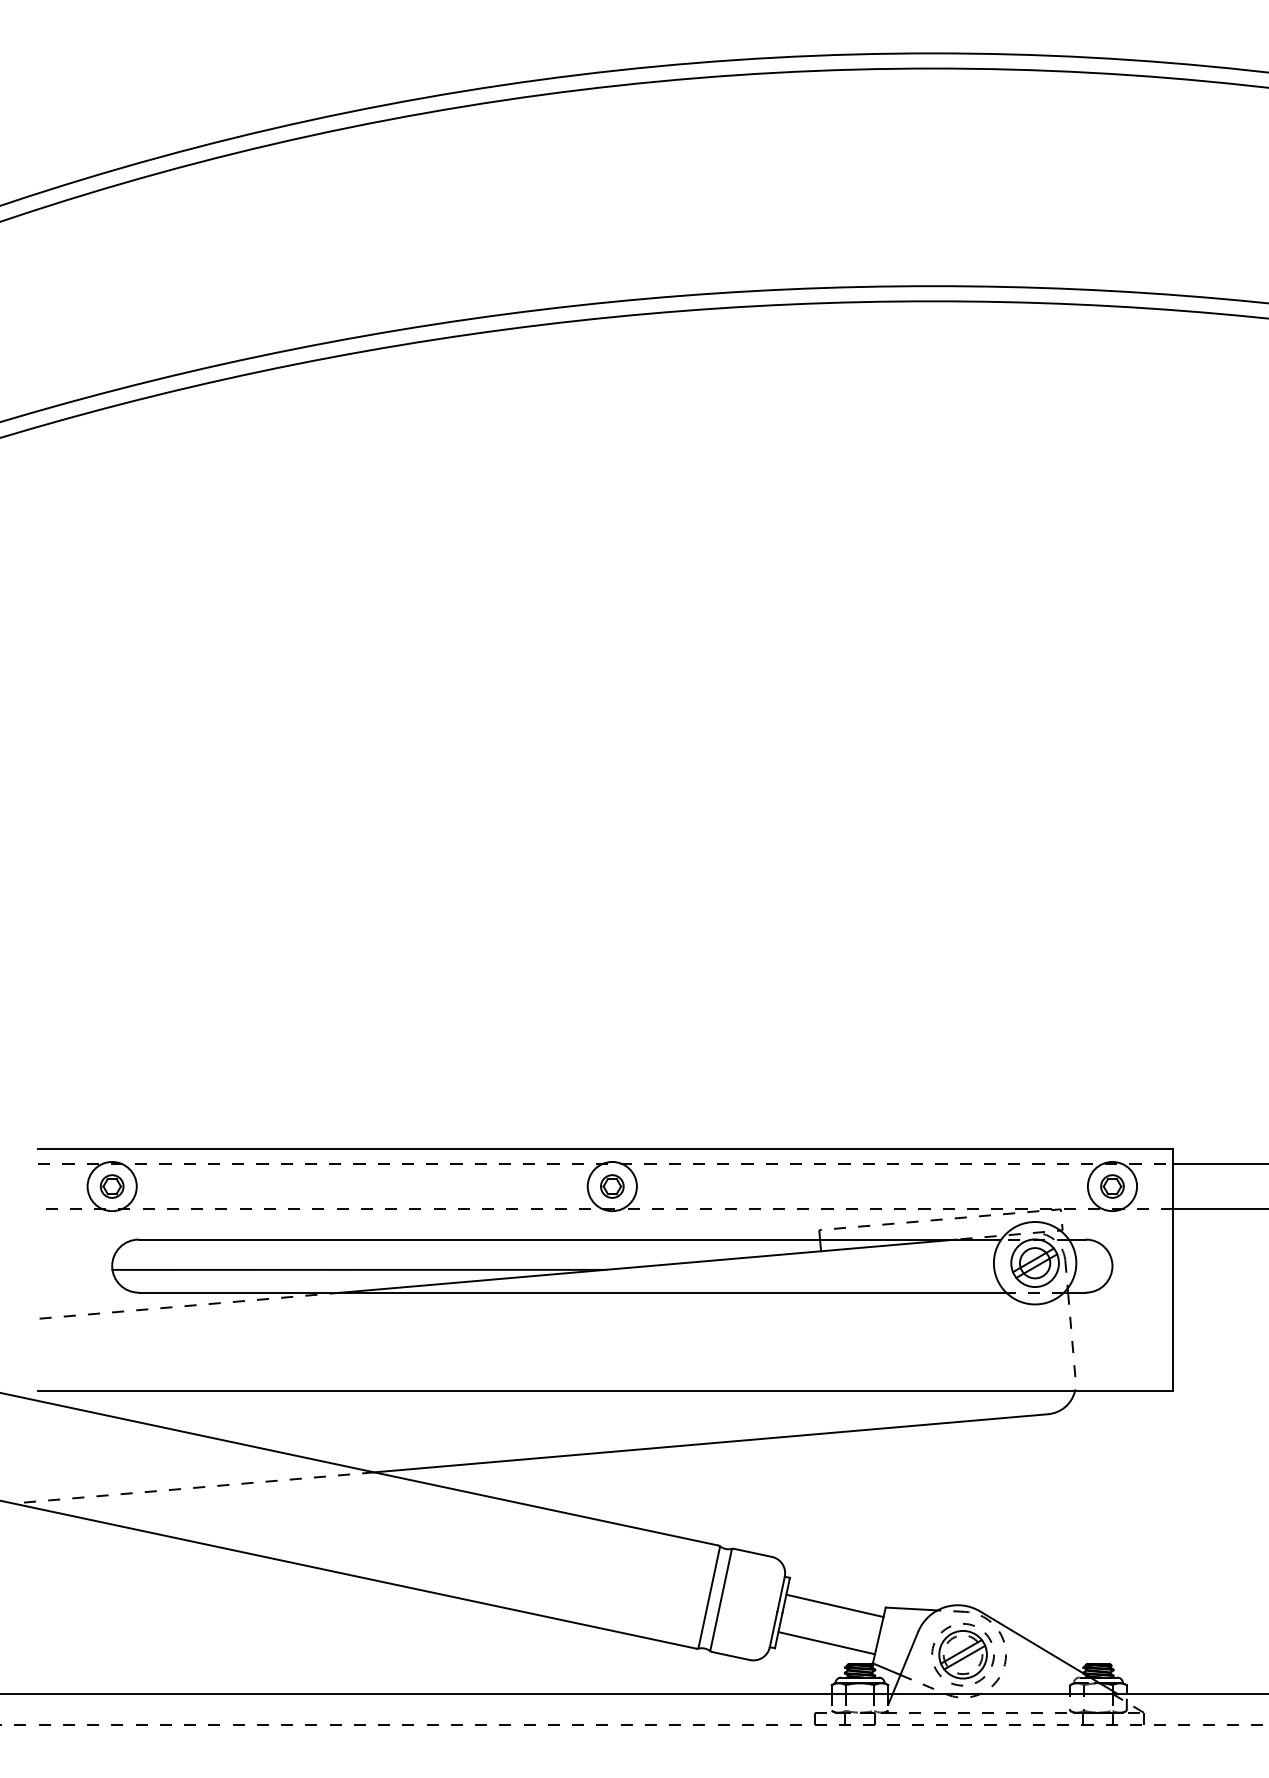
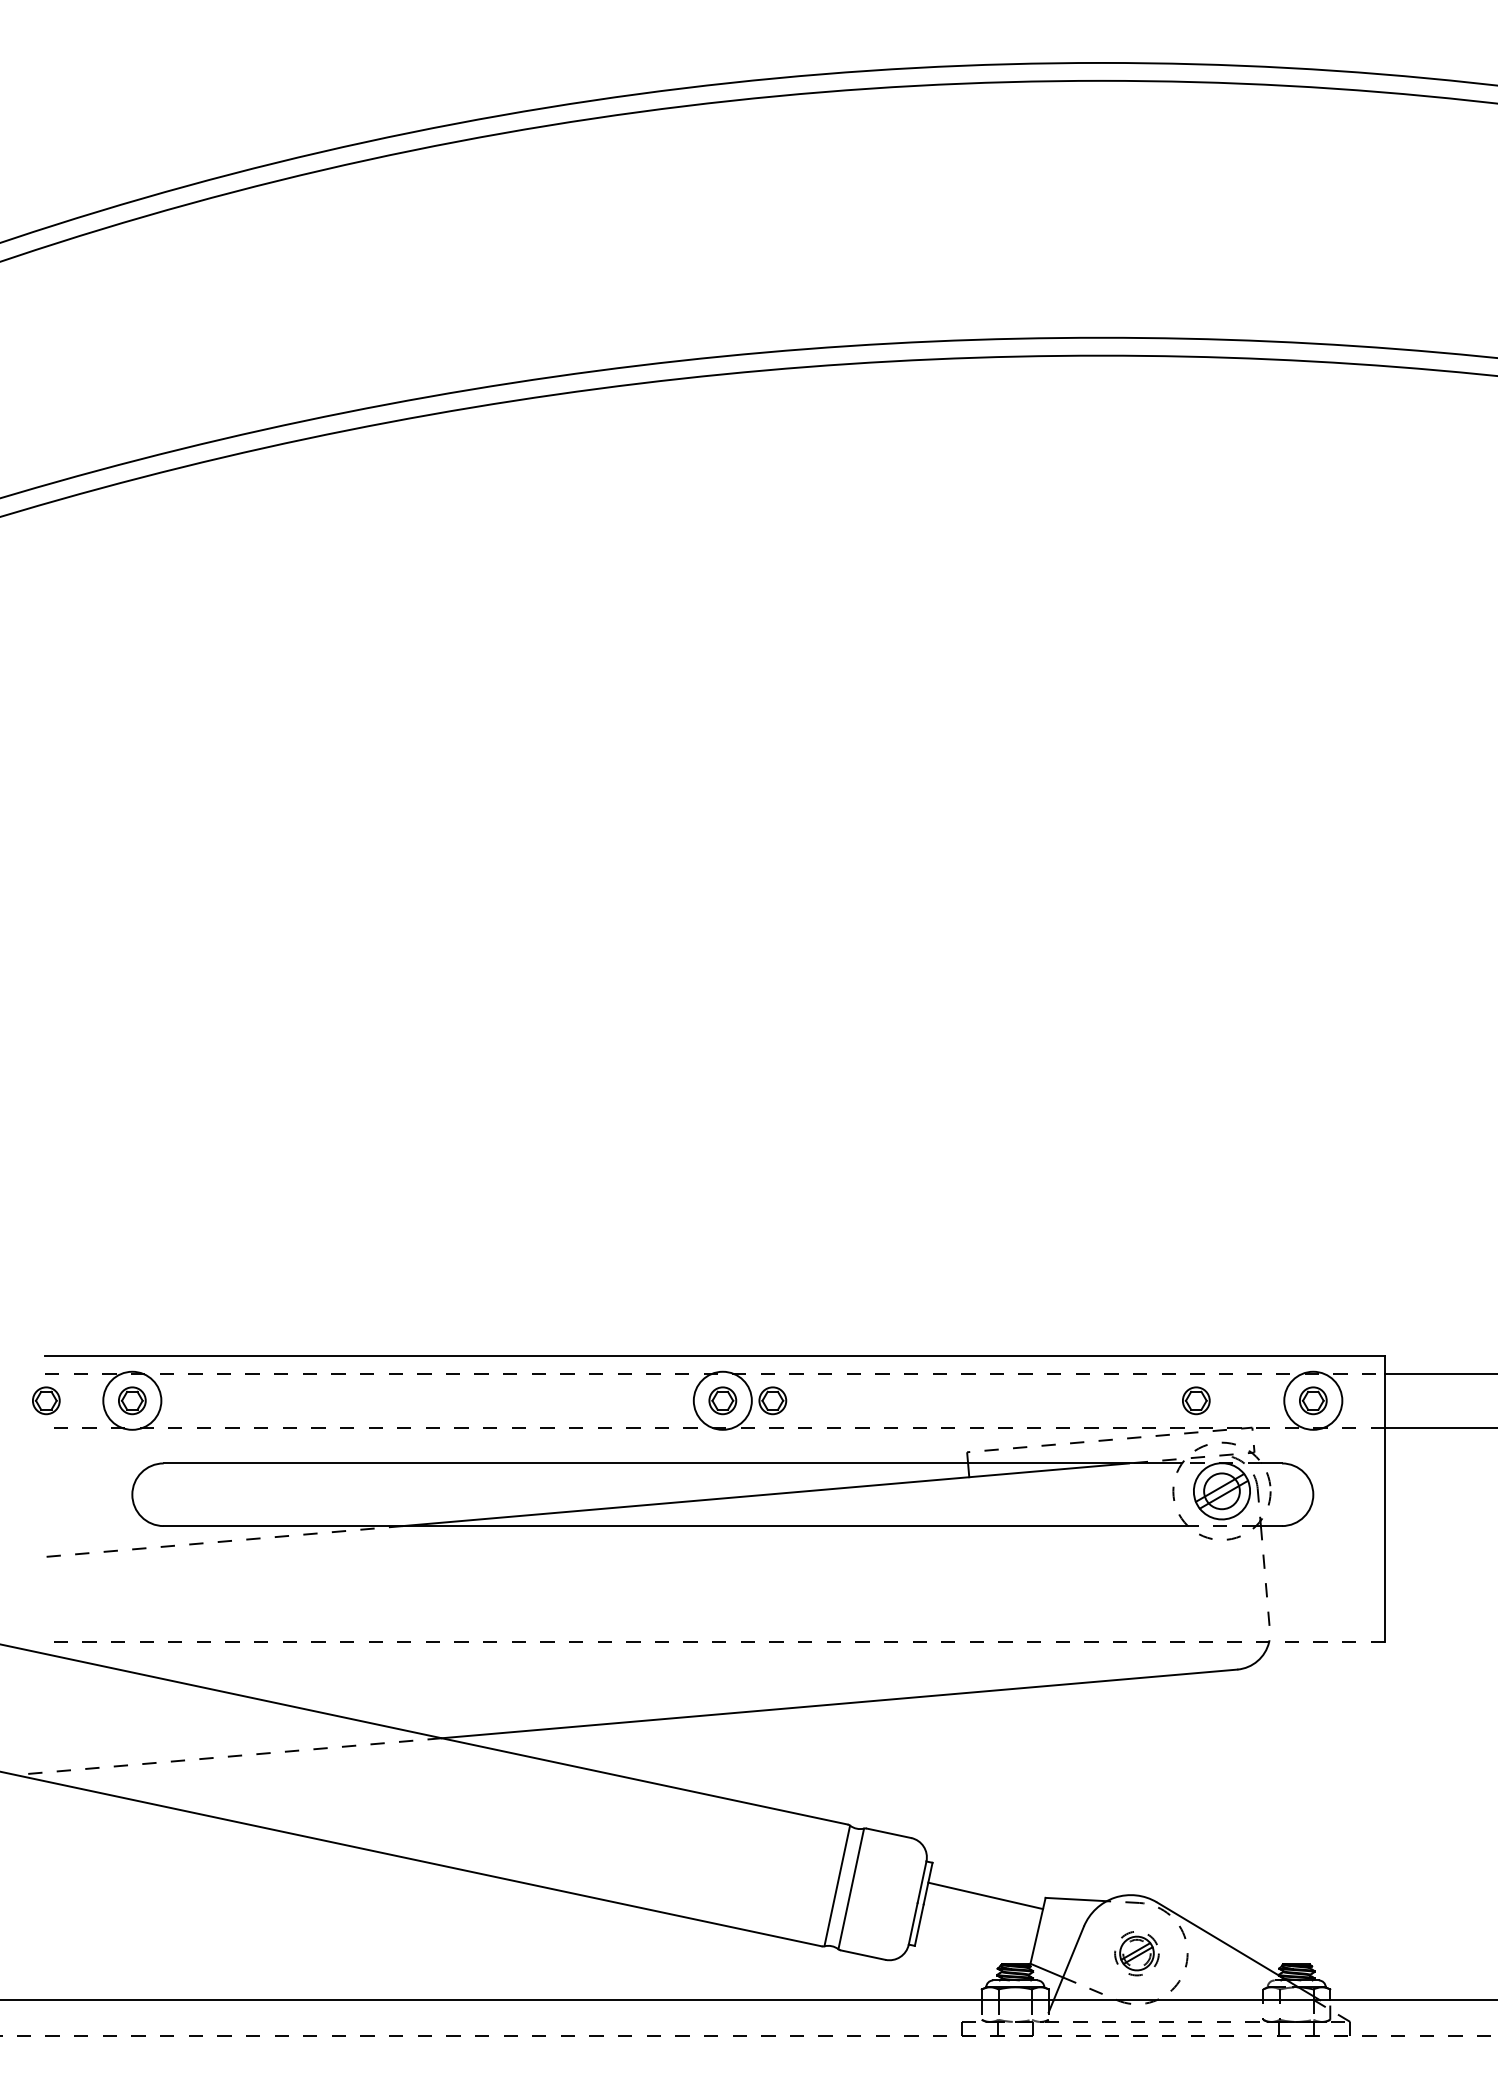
part: (39, 1186) -> (46, 1400), added
part: (654, 1186) -> (772, 1400), added
part: (1013, 1186) -> (1196, 1400), added
circle: (1034, 1263) -> (1221, 1491), solid -> dashed
line: (358, 1270) -> (423, 1499), removed
line: (605, 1391) -> (714, 1642), solid -> dashed
line: (826, 1642) -> (975, 1939), removed
part: (962, 1654) -> (1136, 1953), size x0.6

